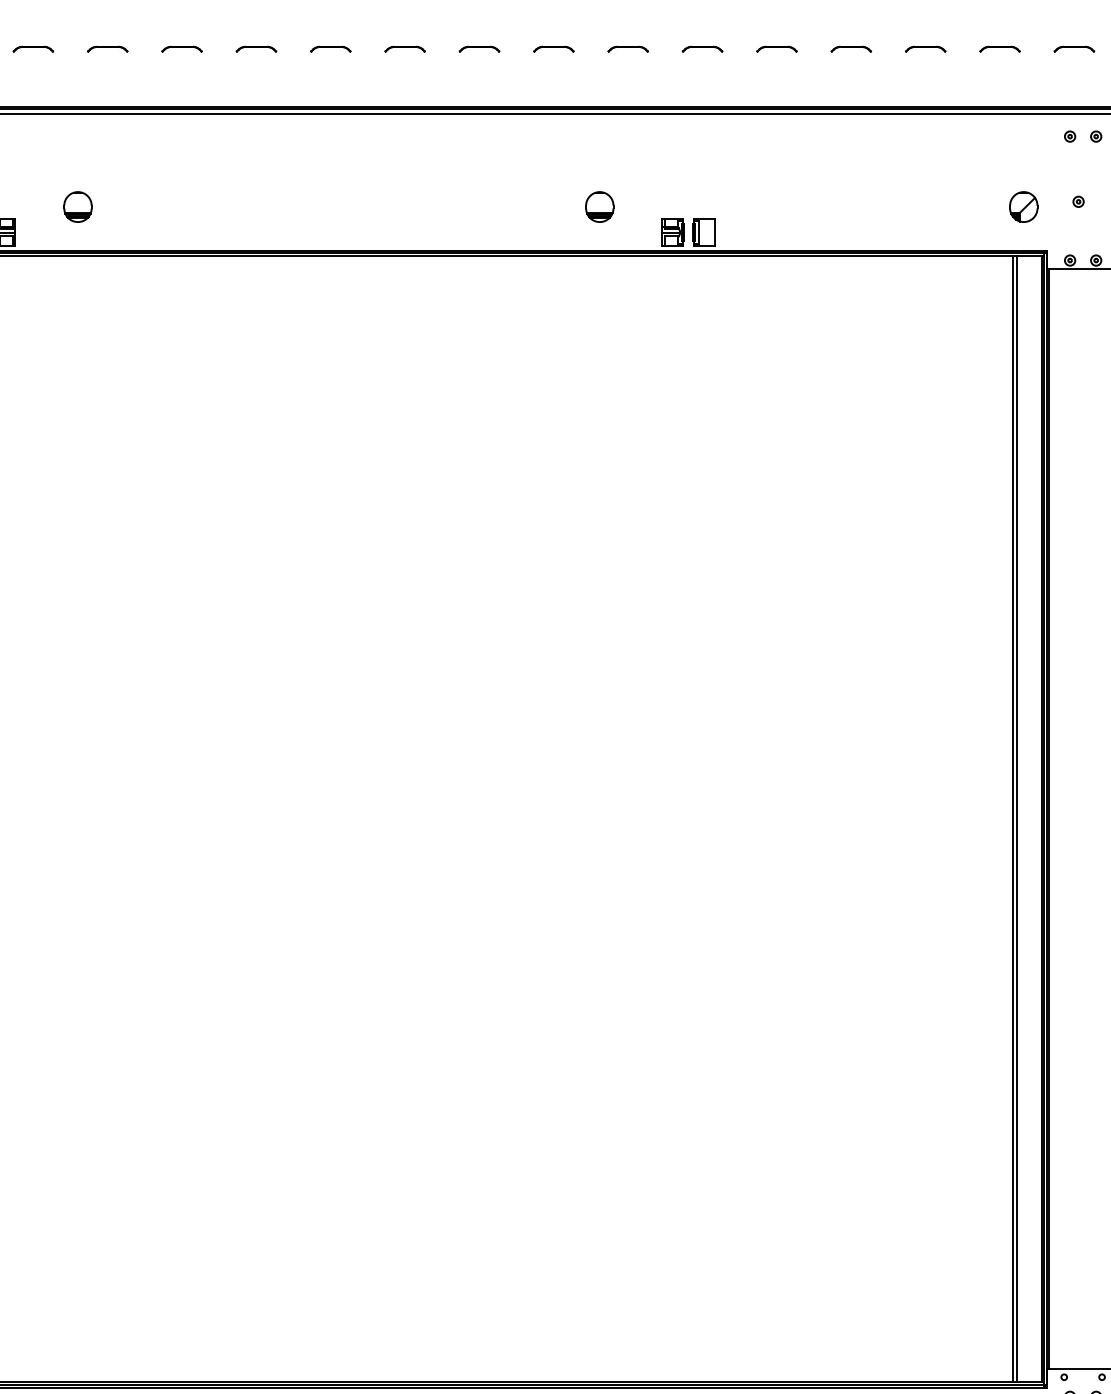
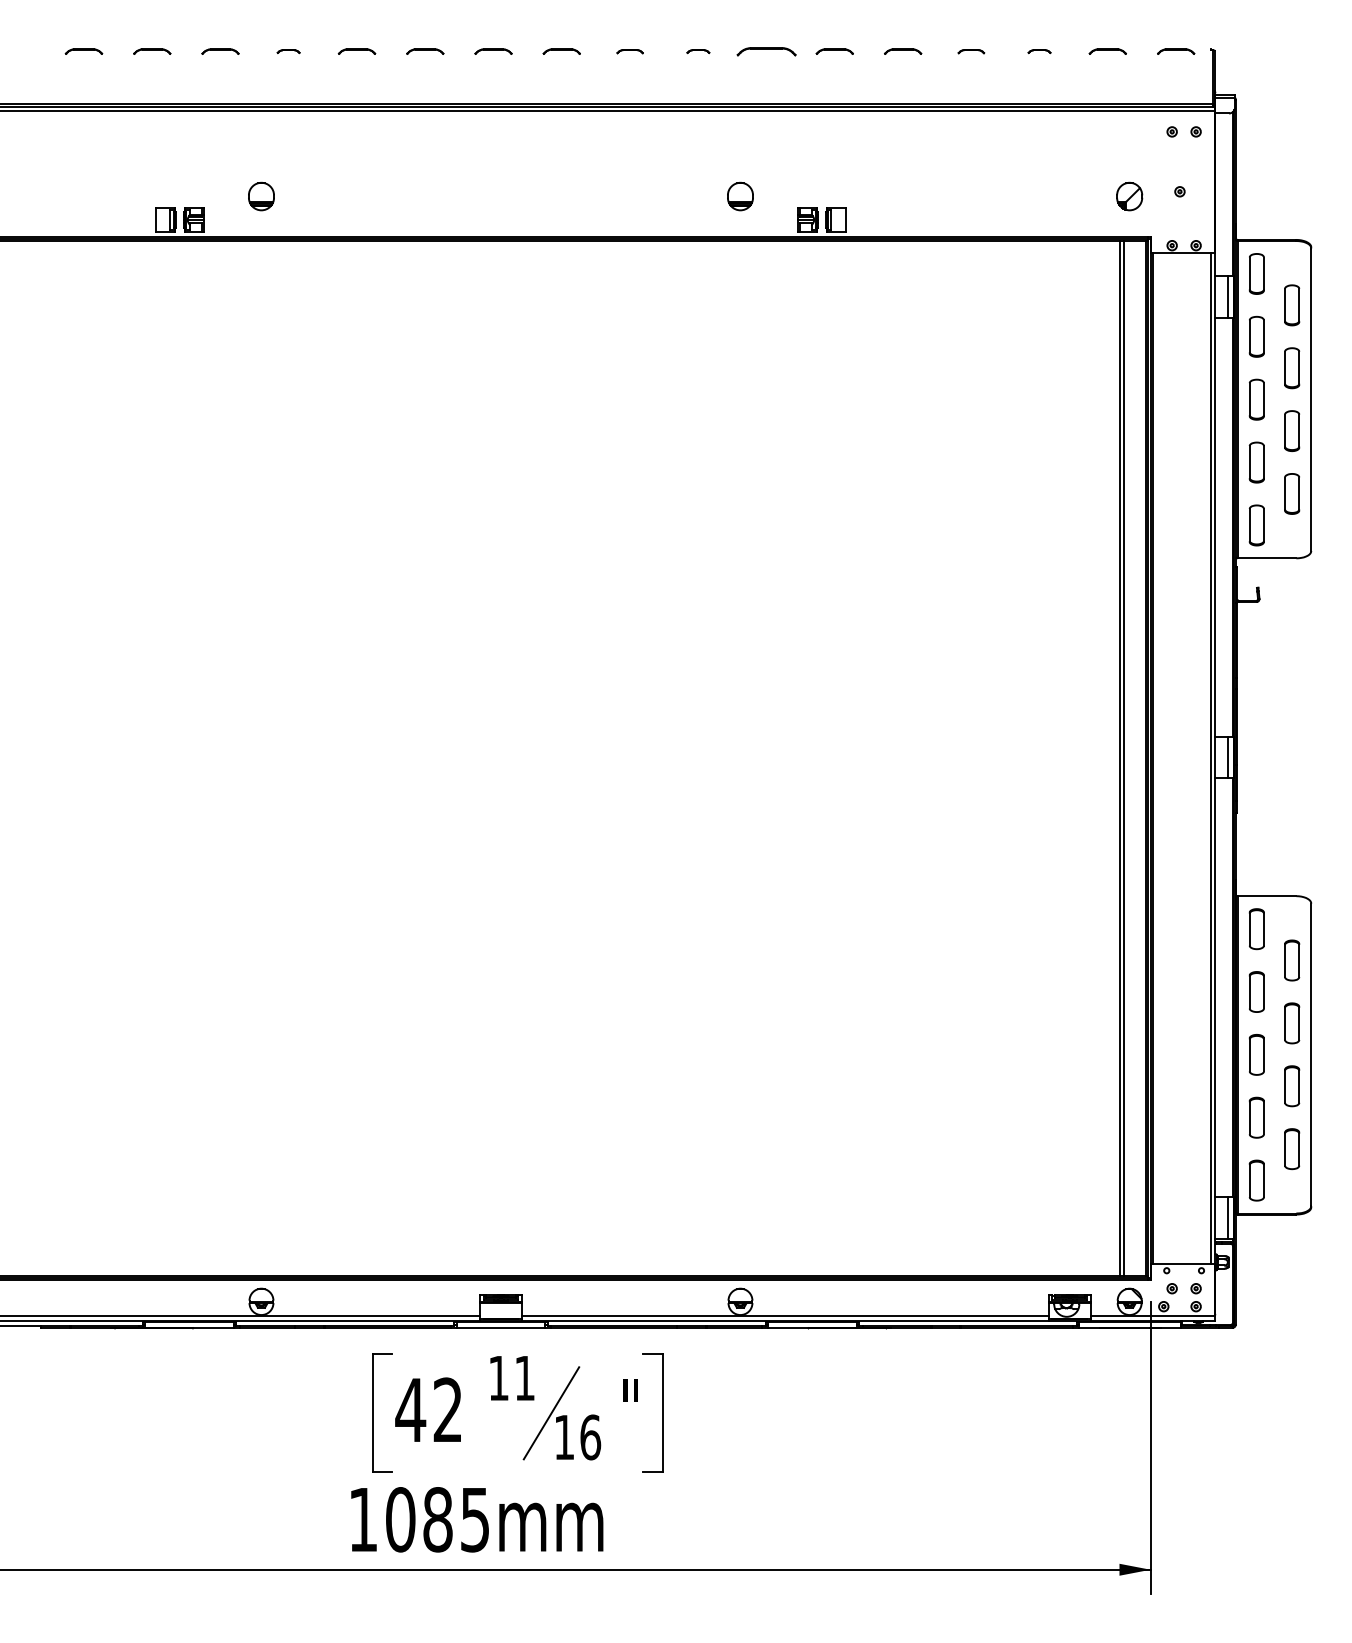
part: (107, 49) -> (288, 51), size x0.6
part: (480, 49) -> (630, 51), size x0.7
part: (554, 49) -> (698, 51), size x0.6
part: (628, 49) -> (766, 51), size x1.6
part: (851, 49) -> (971, 51), size x0.7
part: (925, 49) -> (1039, 51), size x0.6

